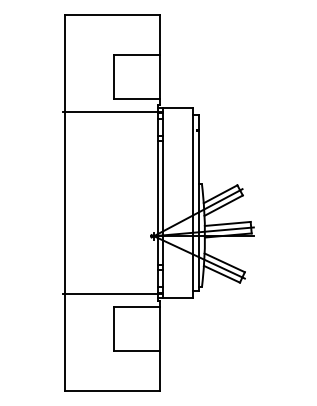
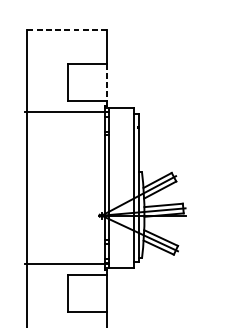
line: (113, 15) -> (67, 30), solid -> dashed
line: (160, 77) -> (107, 82), solid -> dashed

